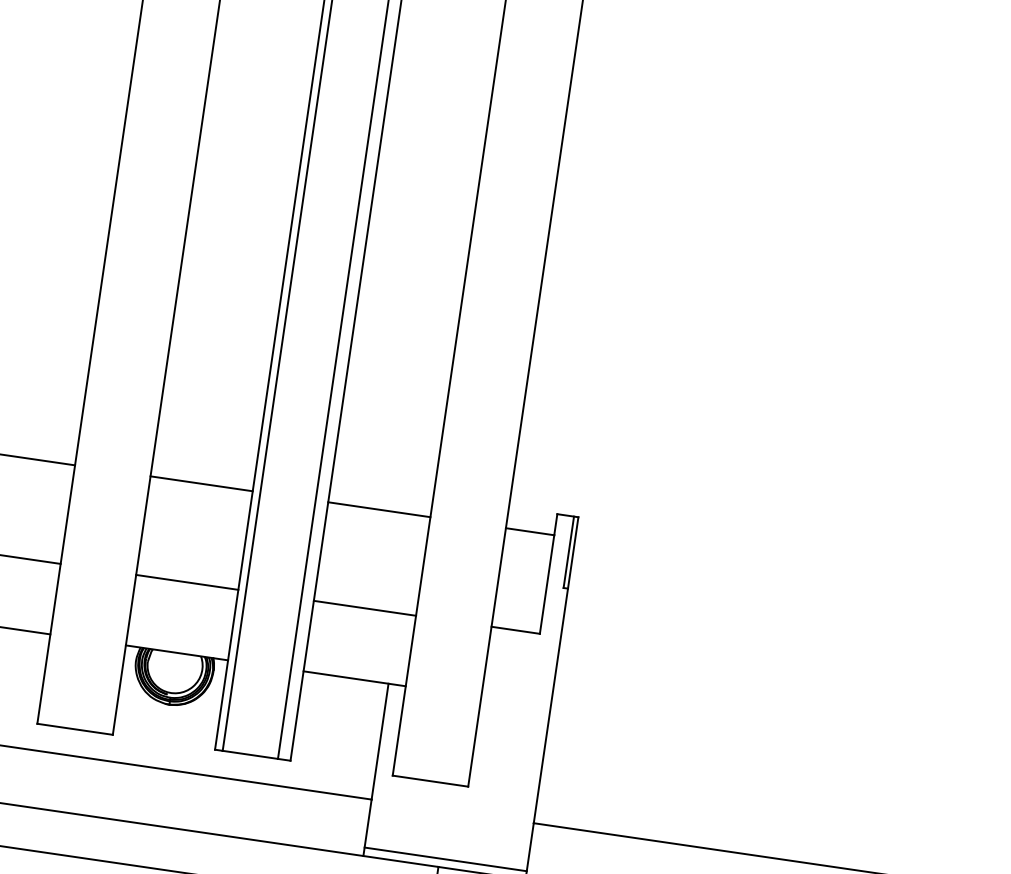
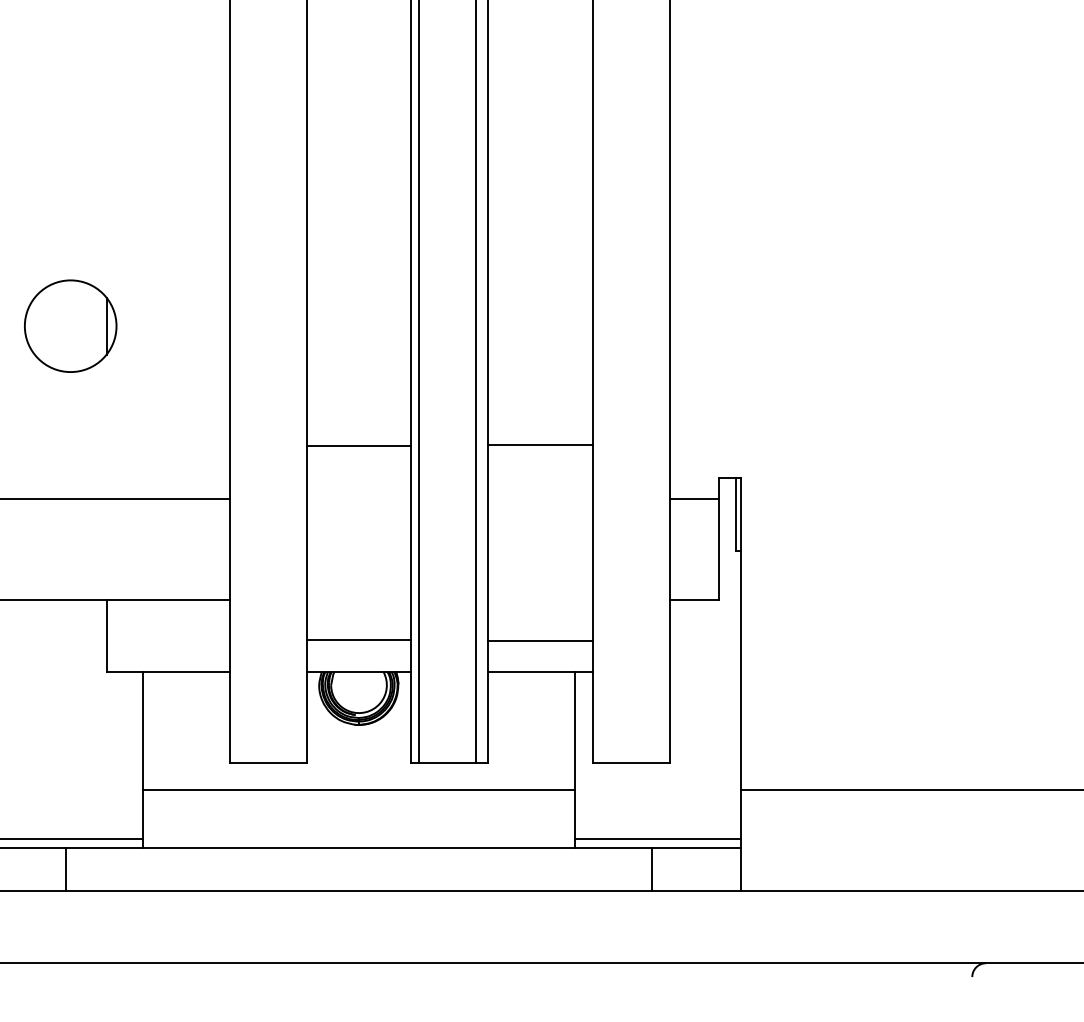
line: (201, 483) -> (358, 446), moved
line: (379, 509) -> (540, 445), moved
line: (186, 582) -> (358, 640), moved
line: (364, 608) -> (540, 641), moved

